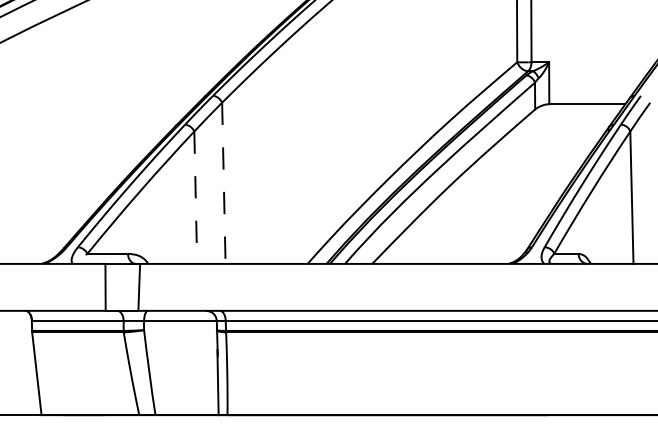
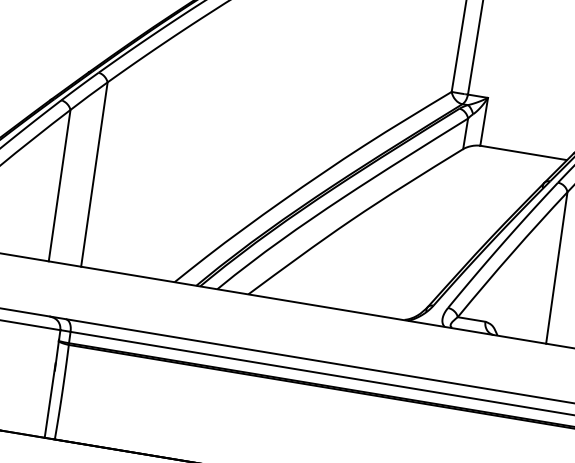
line: (223, 183) -> (93, 174), dashed -> solid
line: (195, 198) -> (59, 186), dashed -> solid

